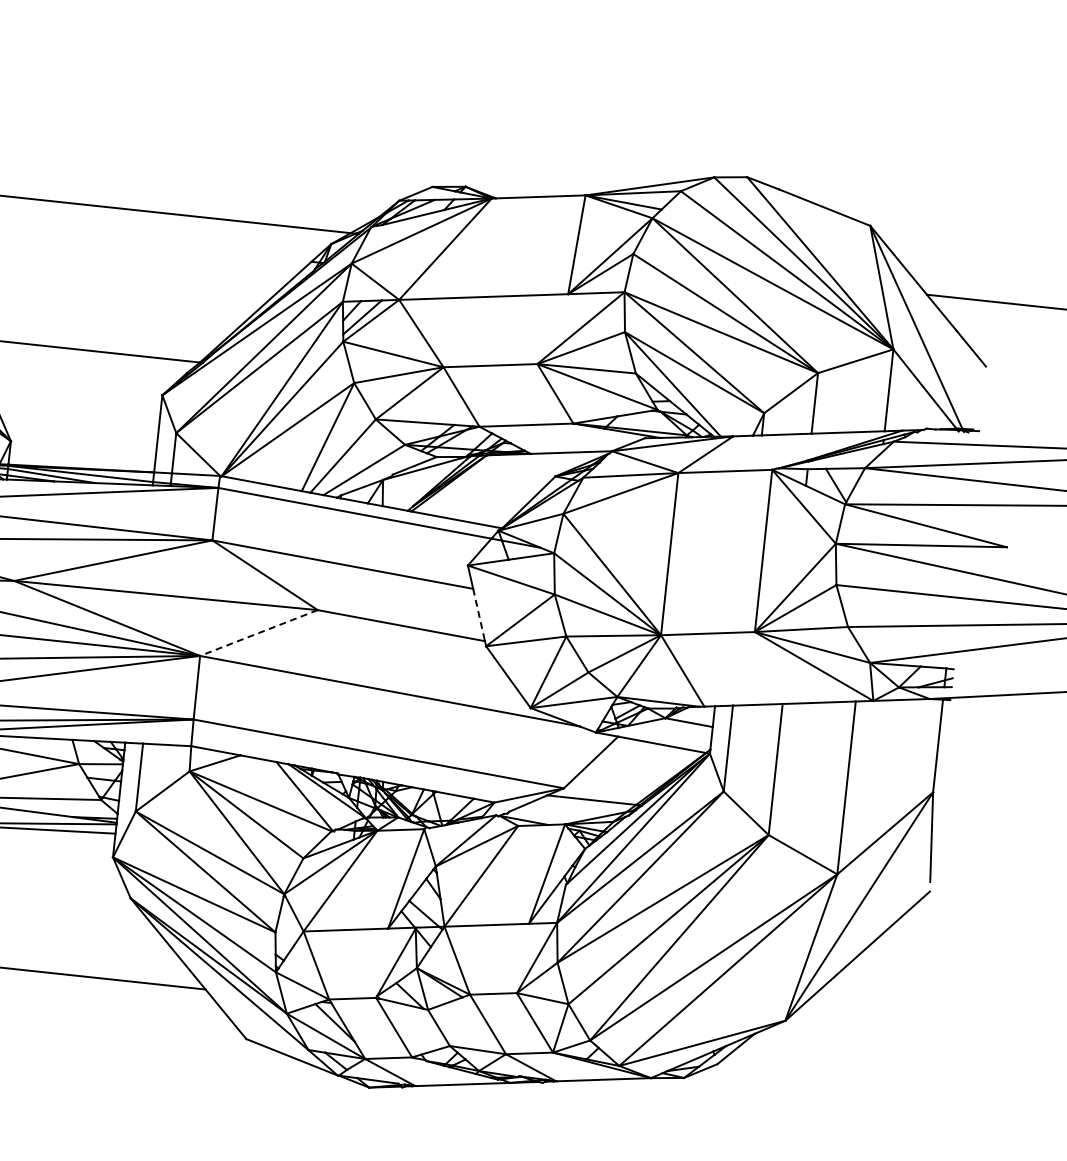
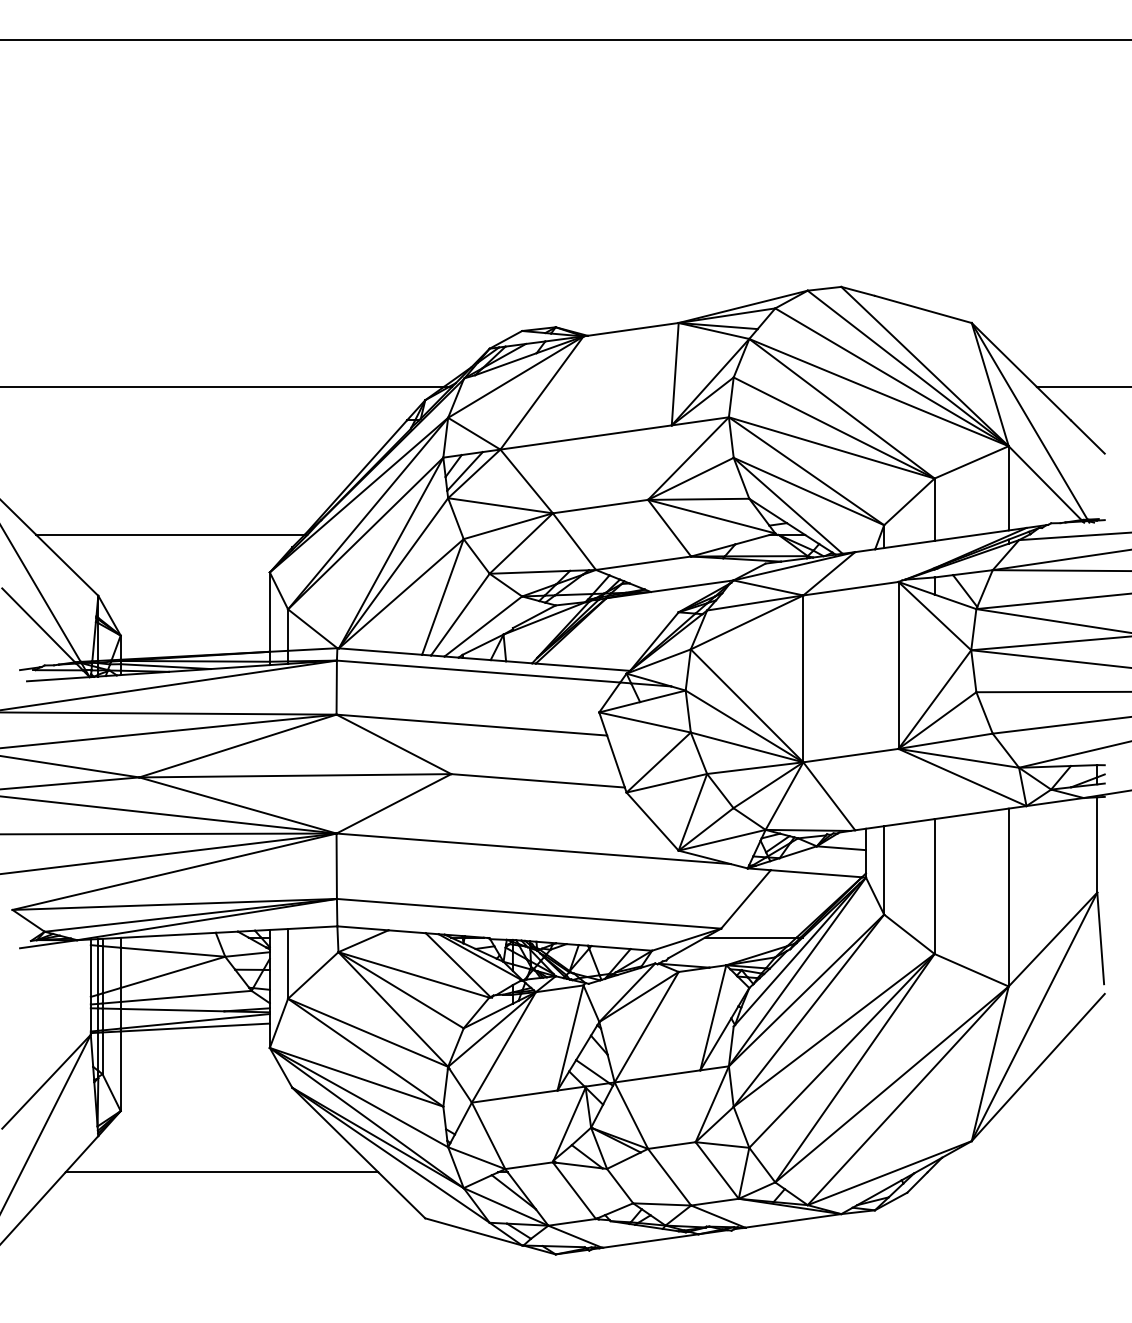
line: (479, 615) -> (616, 762), dashed -> solid
line: (258, 632) -> (393, 803), dashed -> solid

